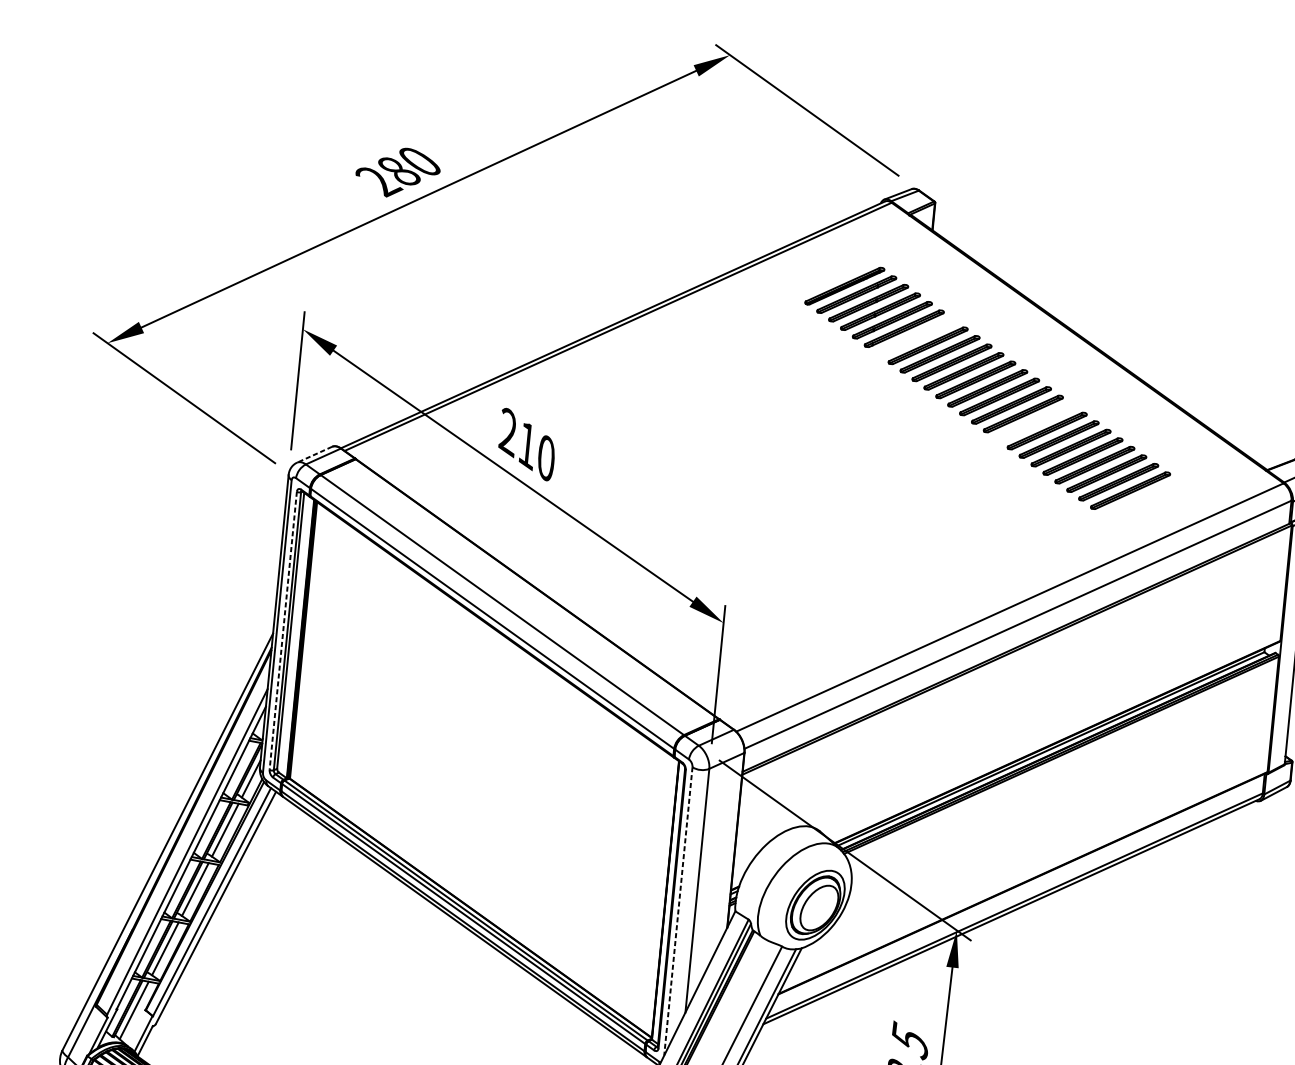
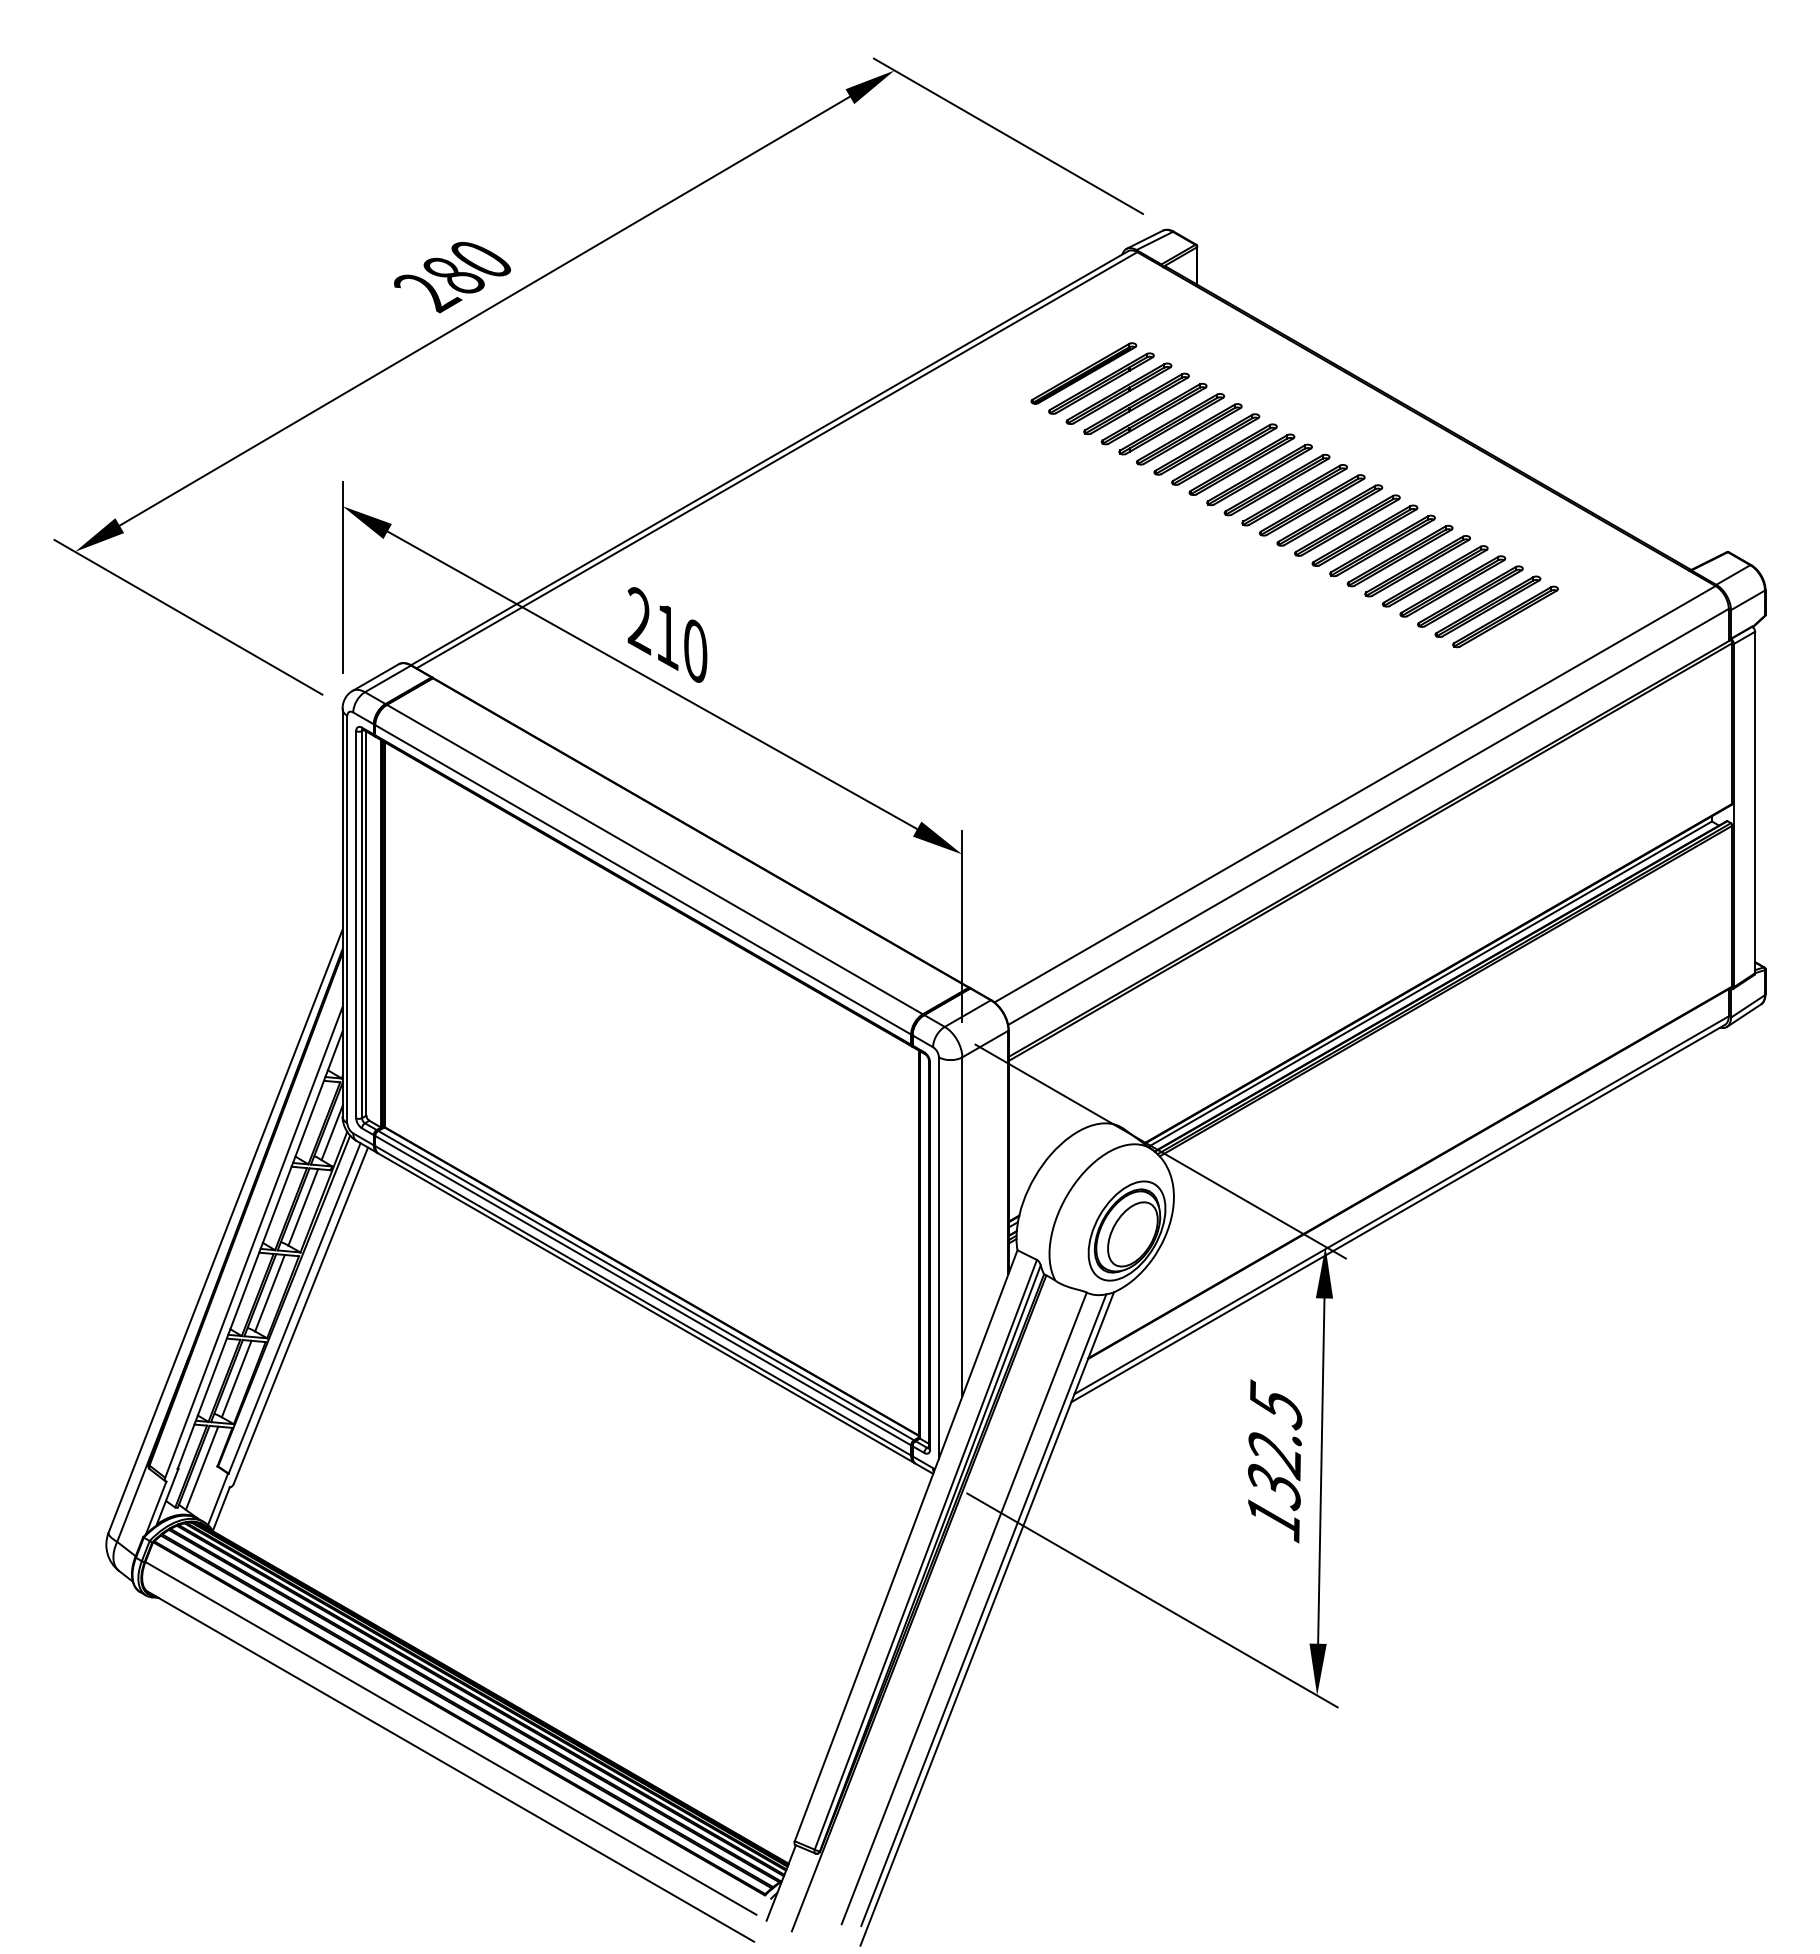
part: (916, 337) -> (1189, 434), added
part: (1034, 422) -> (1364, 535), added
line: (314, 454) -> (375, 677), dashed -> solid
line: (283, 630) -> (356, 924), dashed -> solid
line: (678, 911) -> (938, 1258), dashed -> solid

